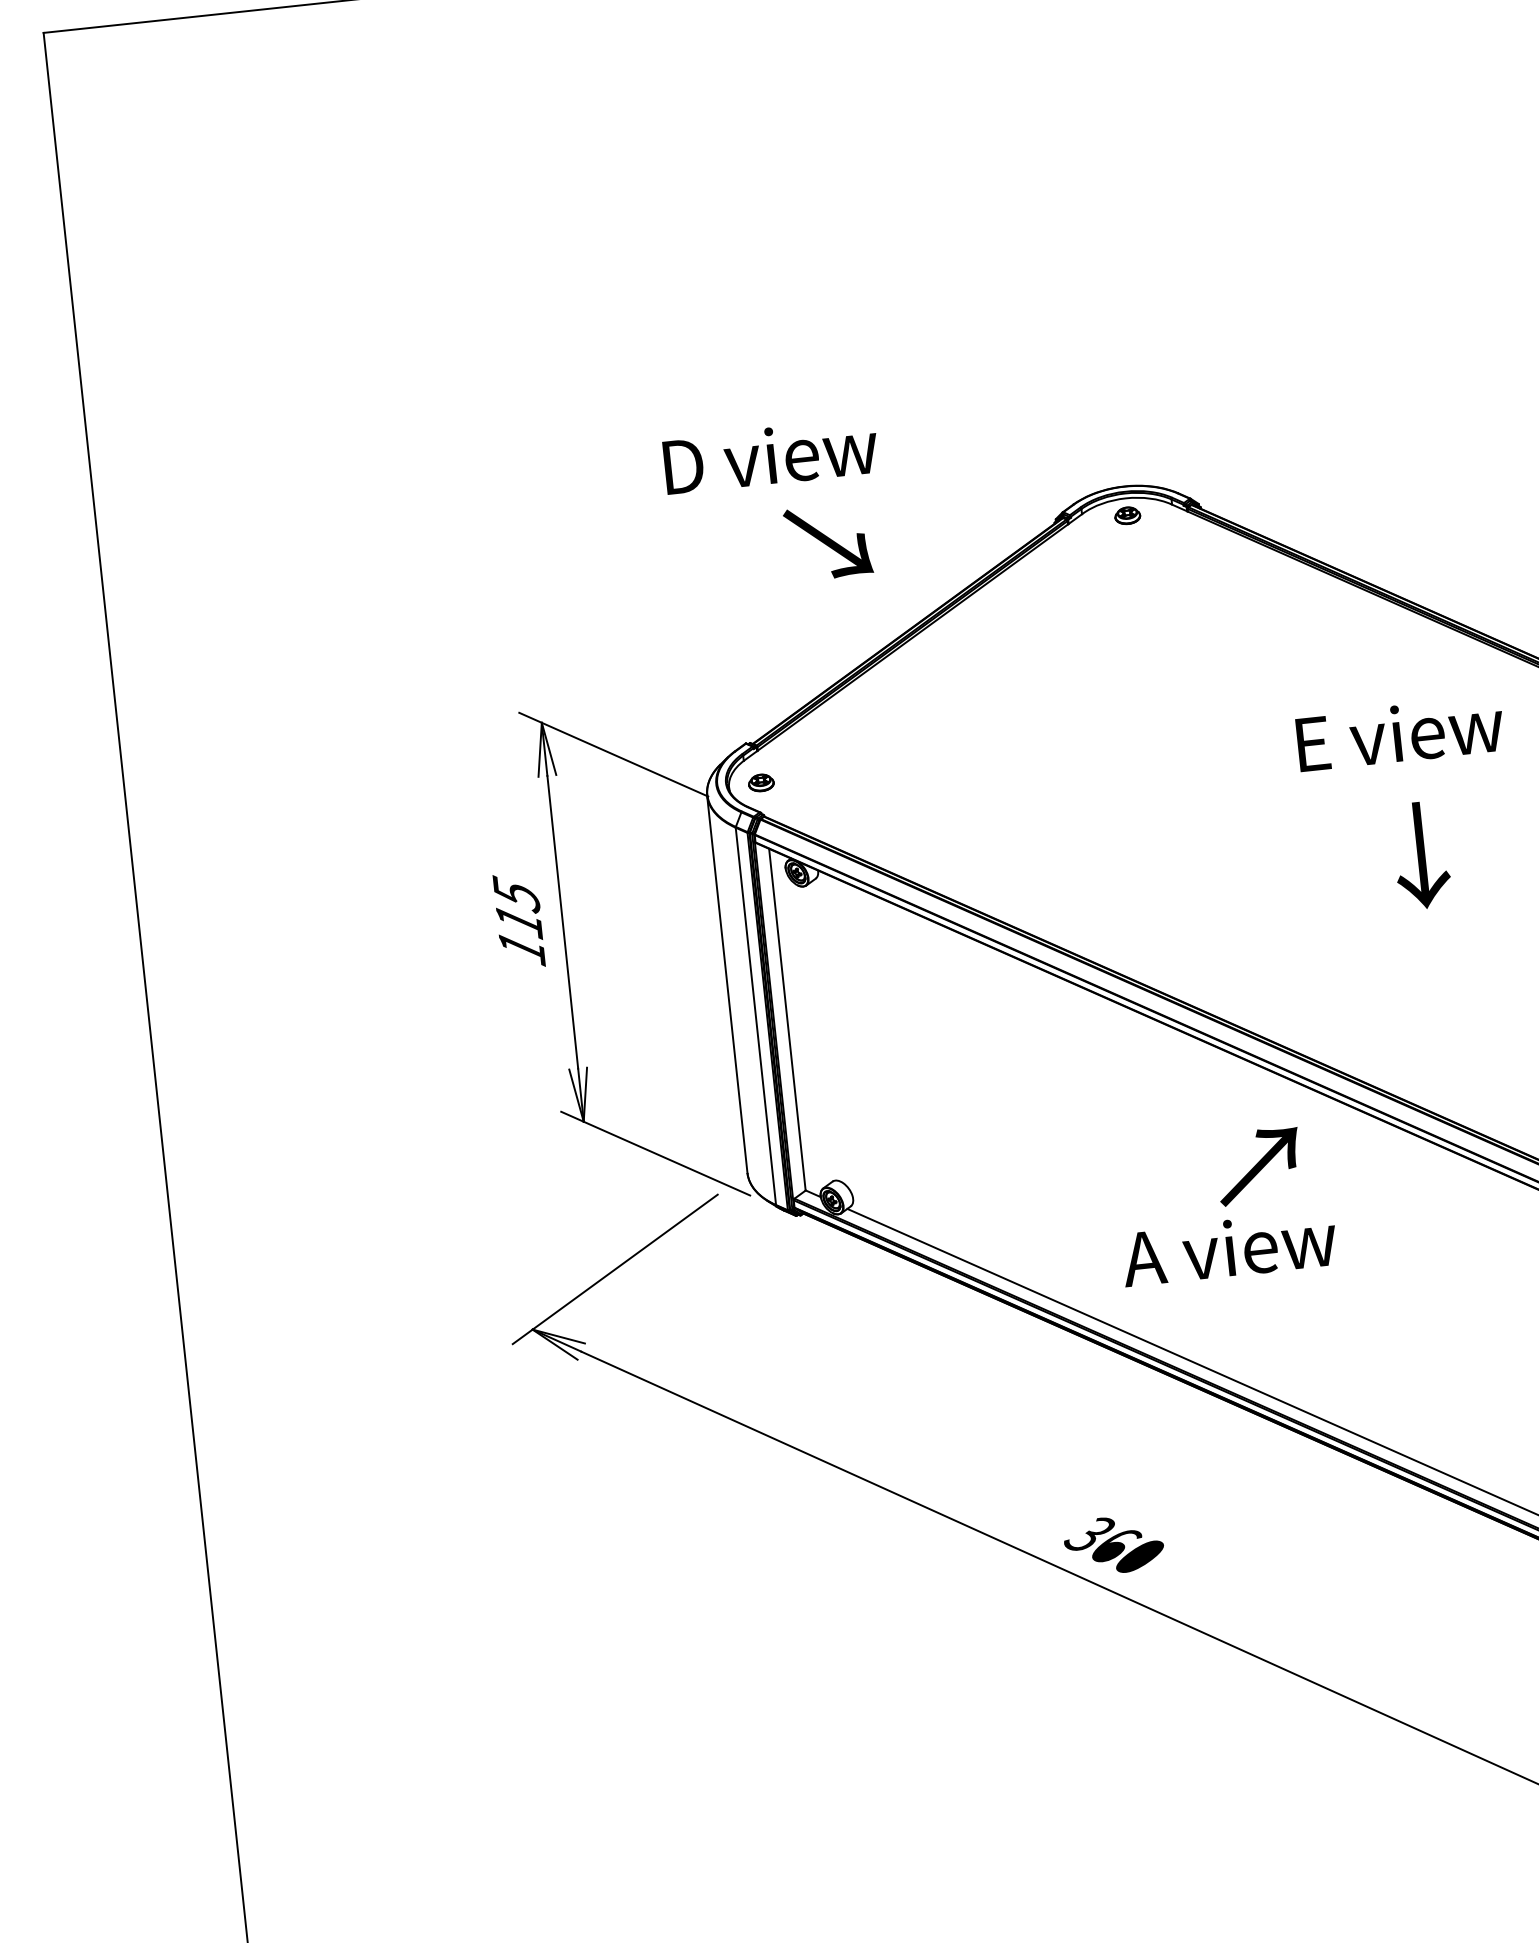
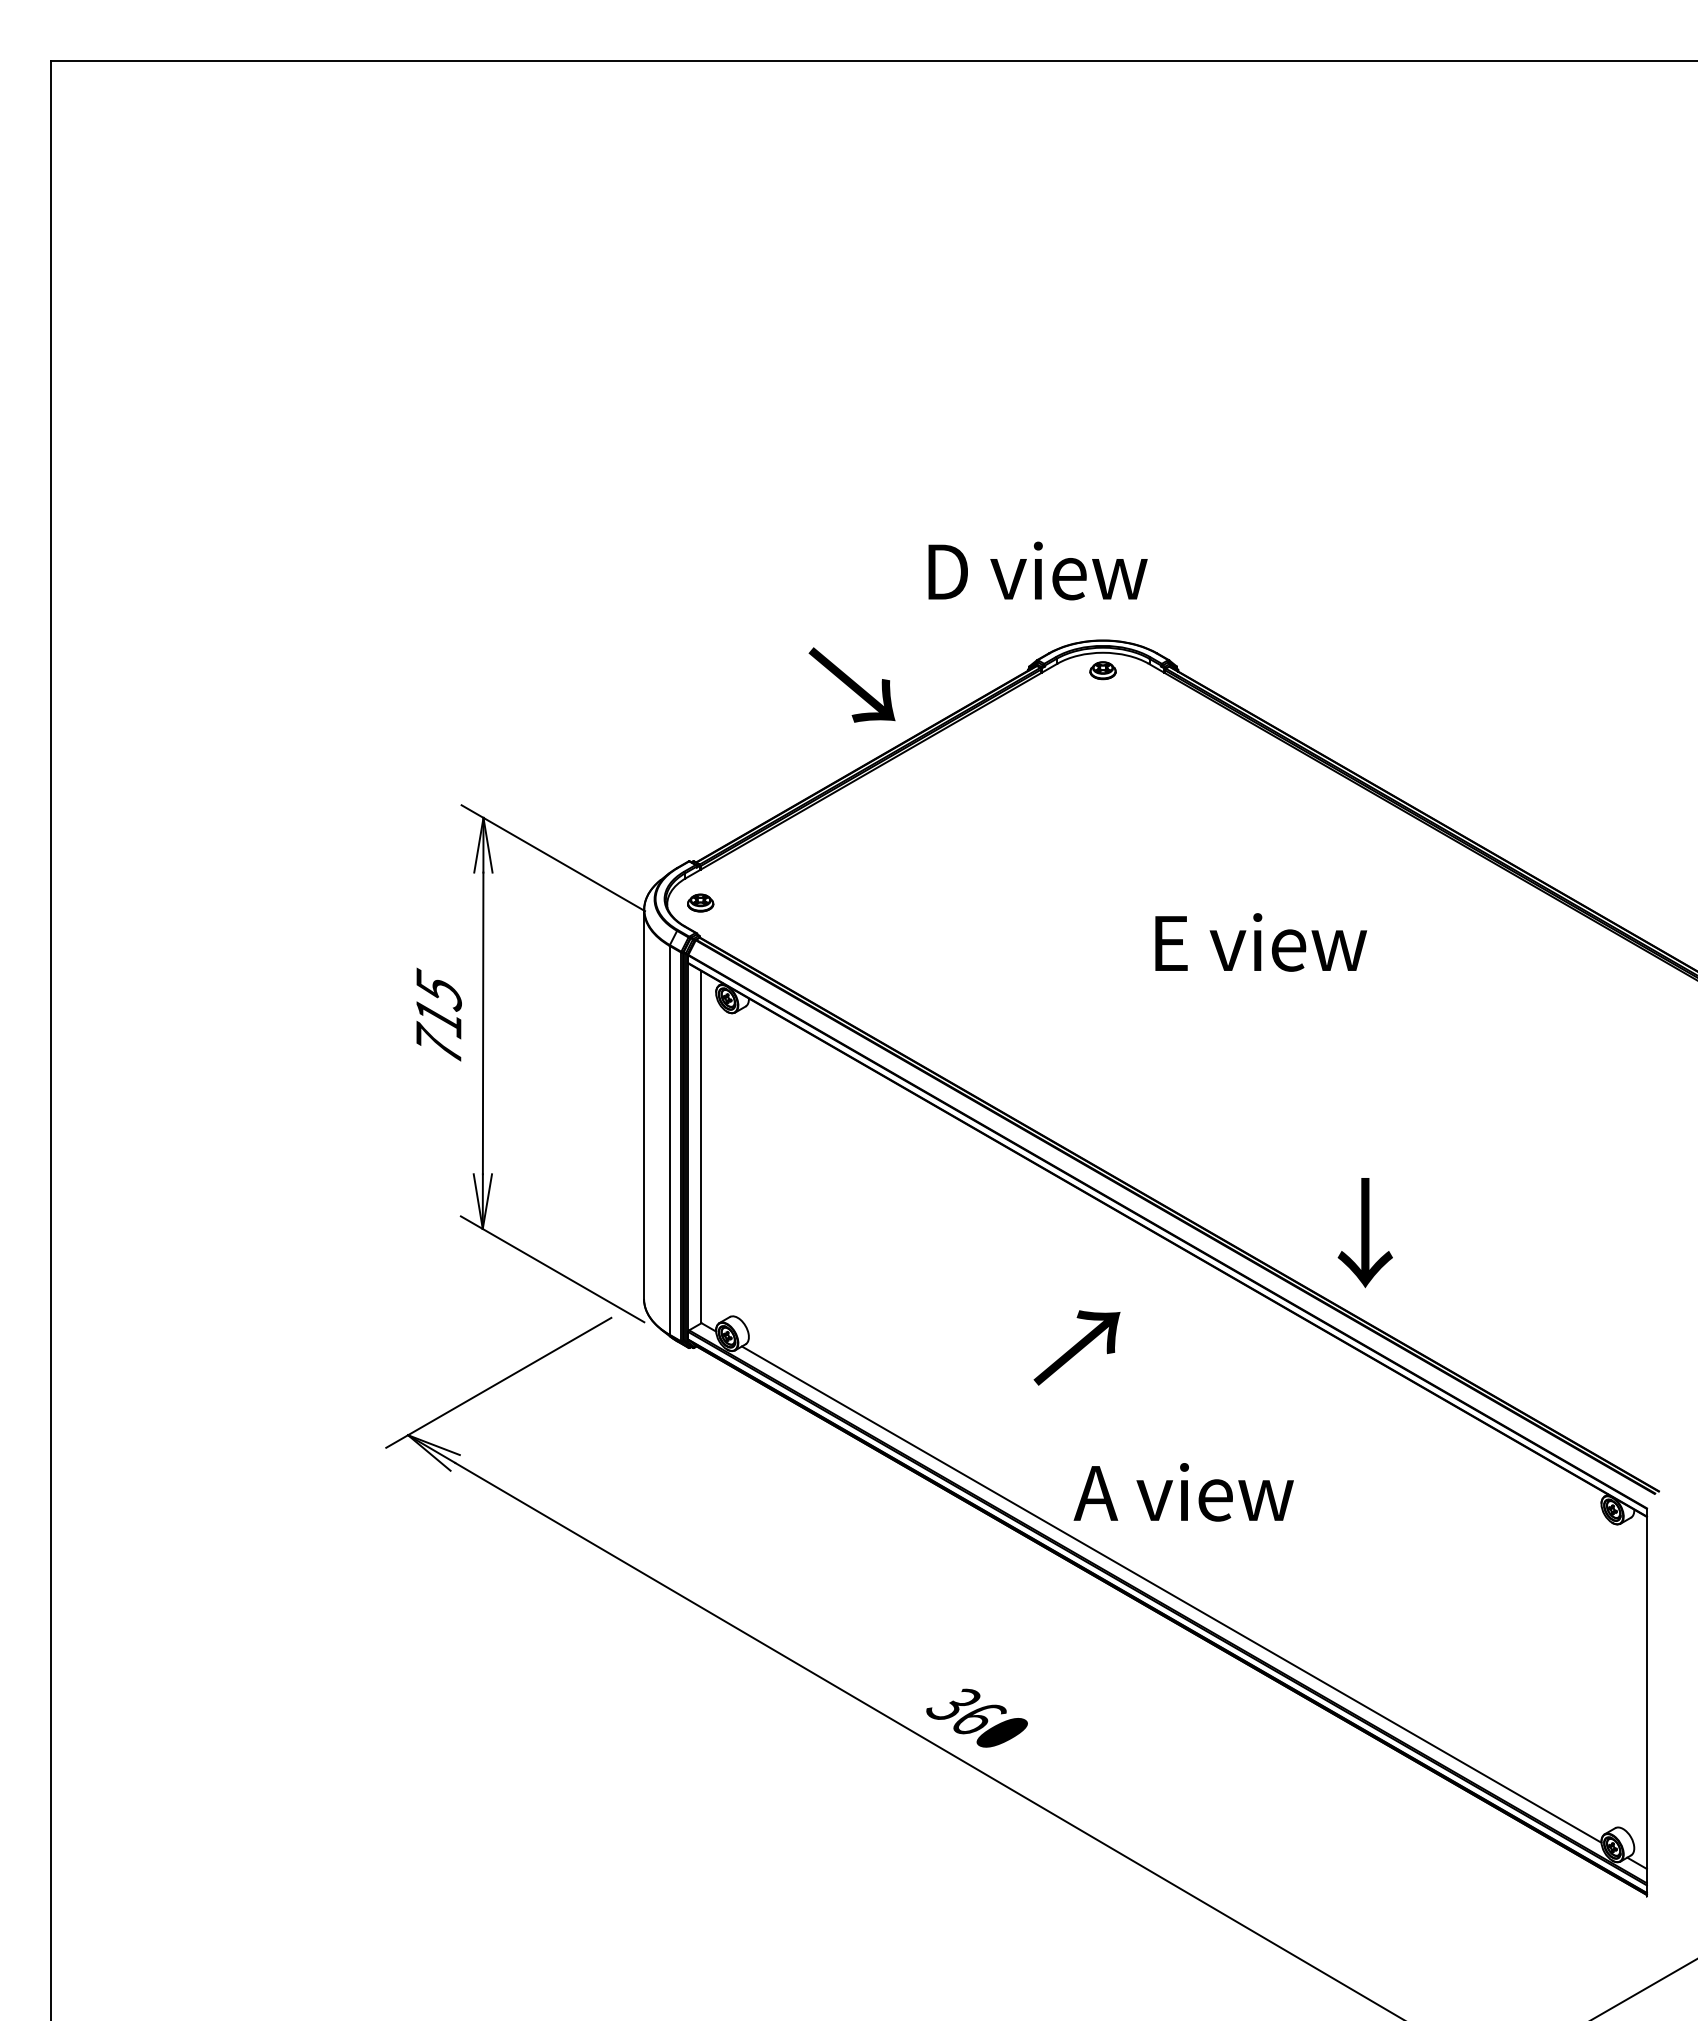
text: (770, 455) -> (1037, 570), moved
text: (827, 541) -> (851, 684), moved
text: (1400, 733) -> (1261, 942), moved
text: (1420, 856) -> (1364, 1233), moved
text: (521, 946) -> (438, 1043), 115 -> 715
text: (1258, 1165) -> (1076, 1347), moved
text: (1229, 1248) -> (1183, 1492), moved

